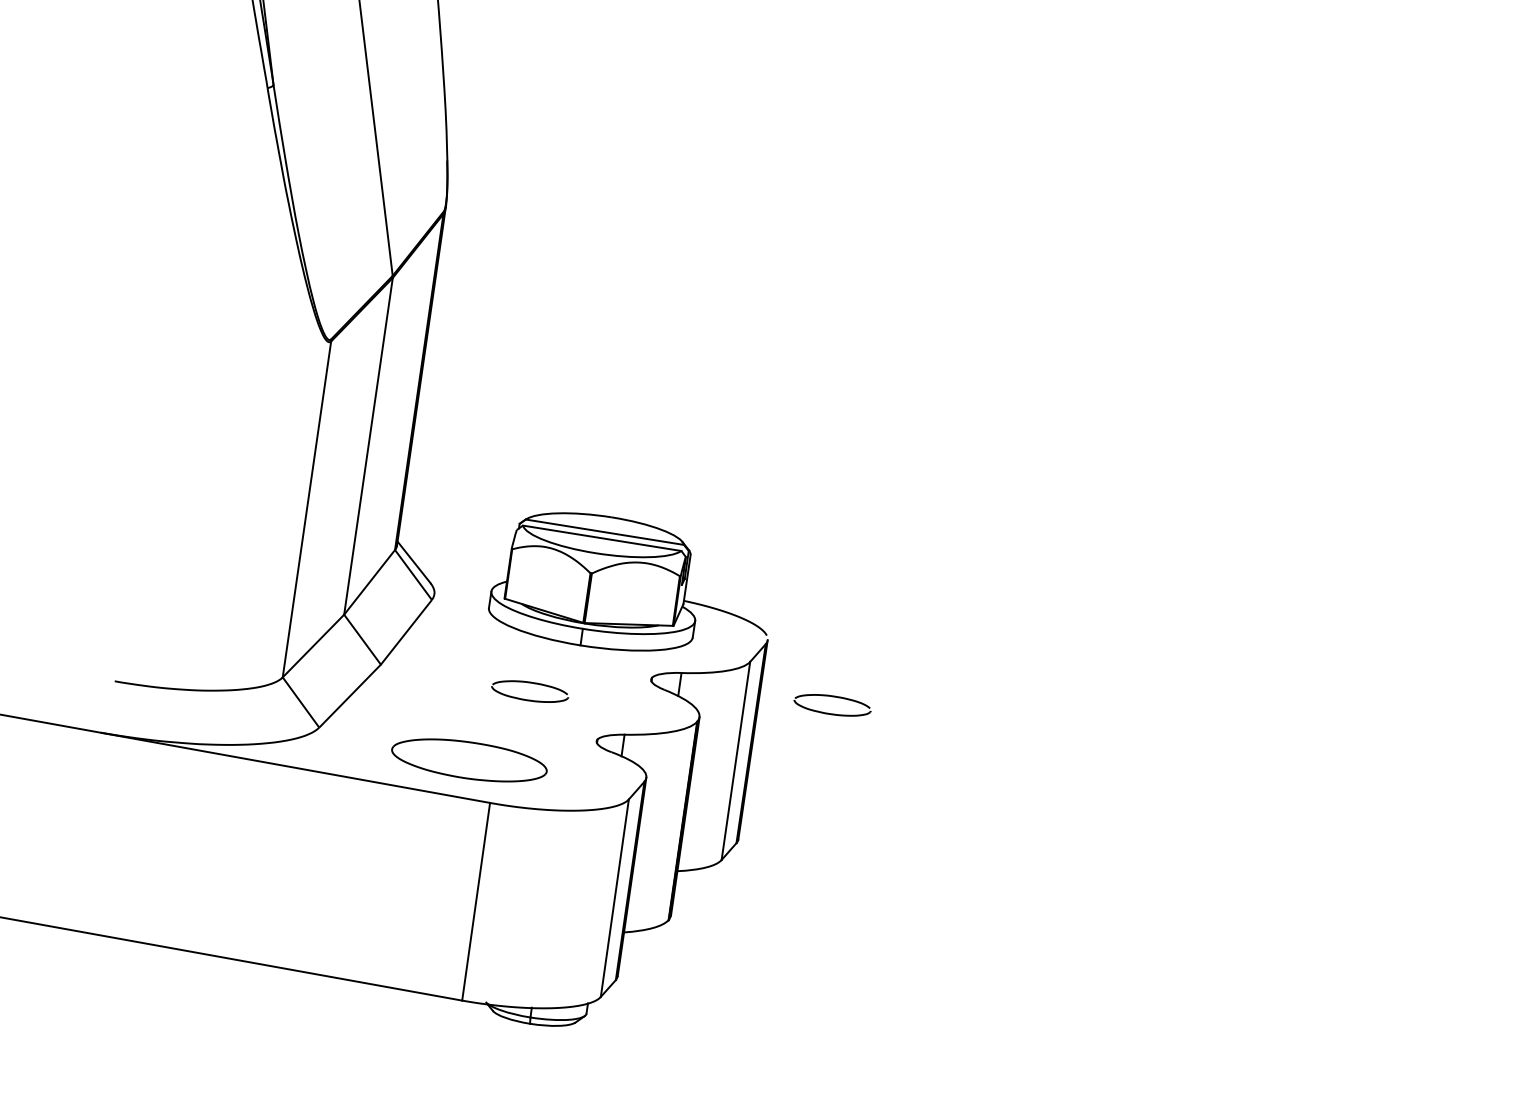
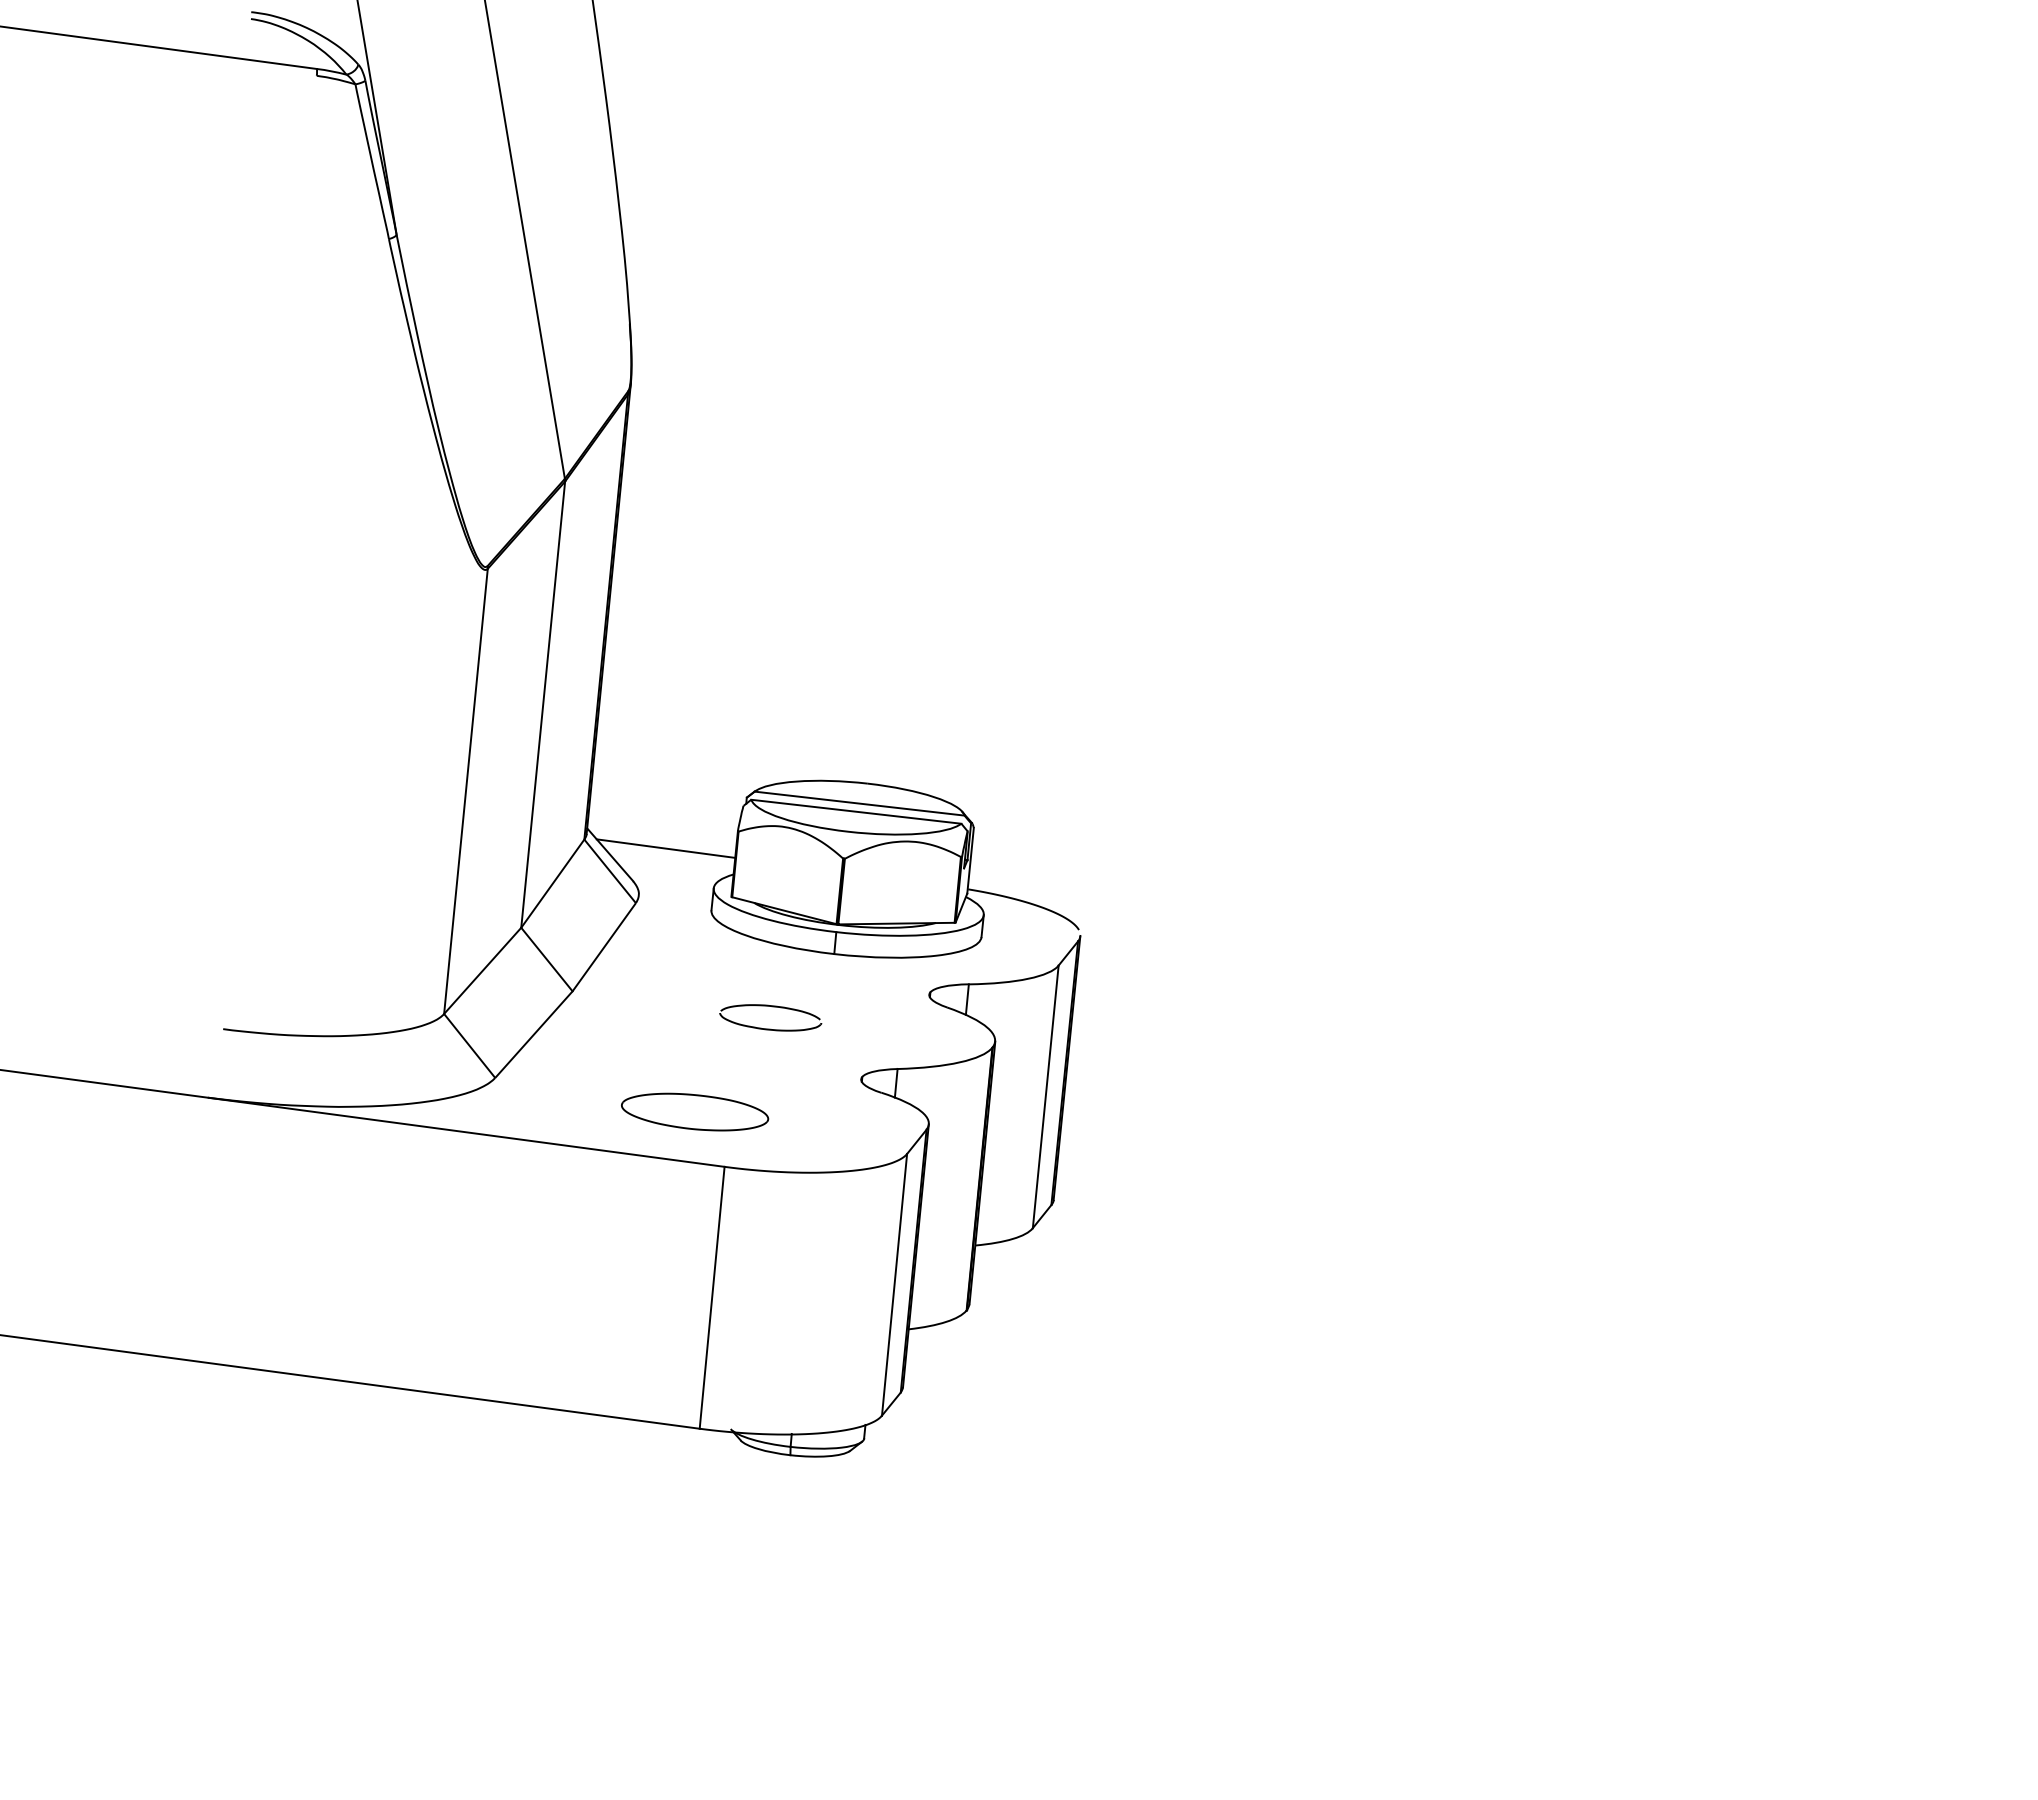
line: (456, 559) -> (665, 848), added
part: (834, 697) -> (1171, 1007), removed
part: (469, 759) -> (695, 1111), size x0.71

